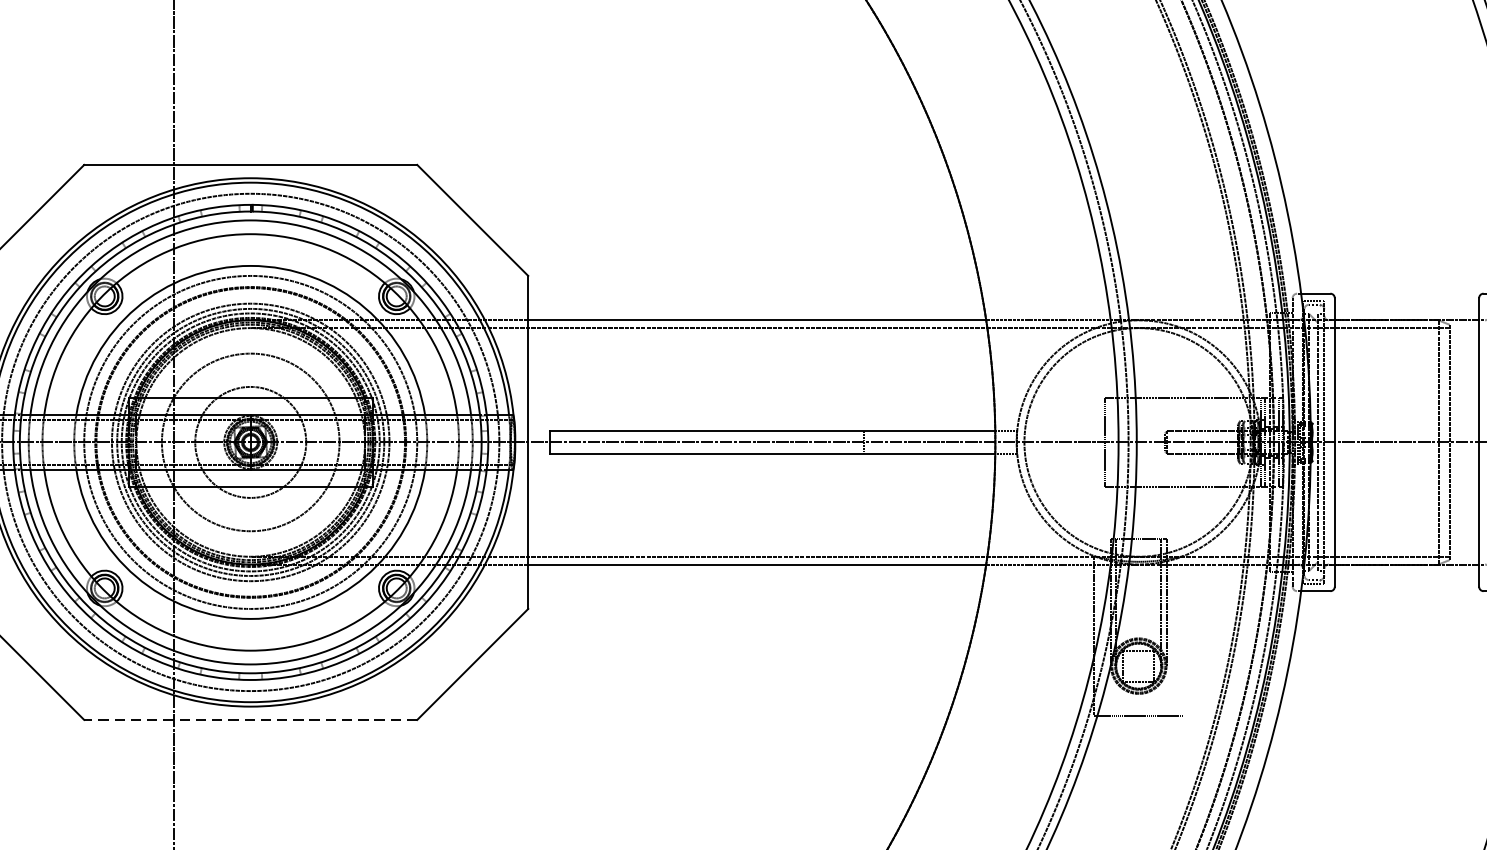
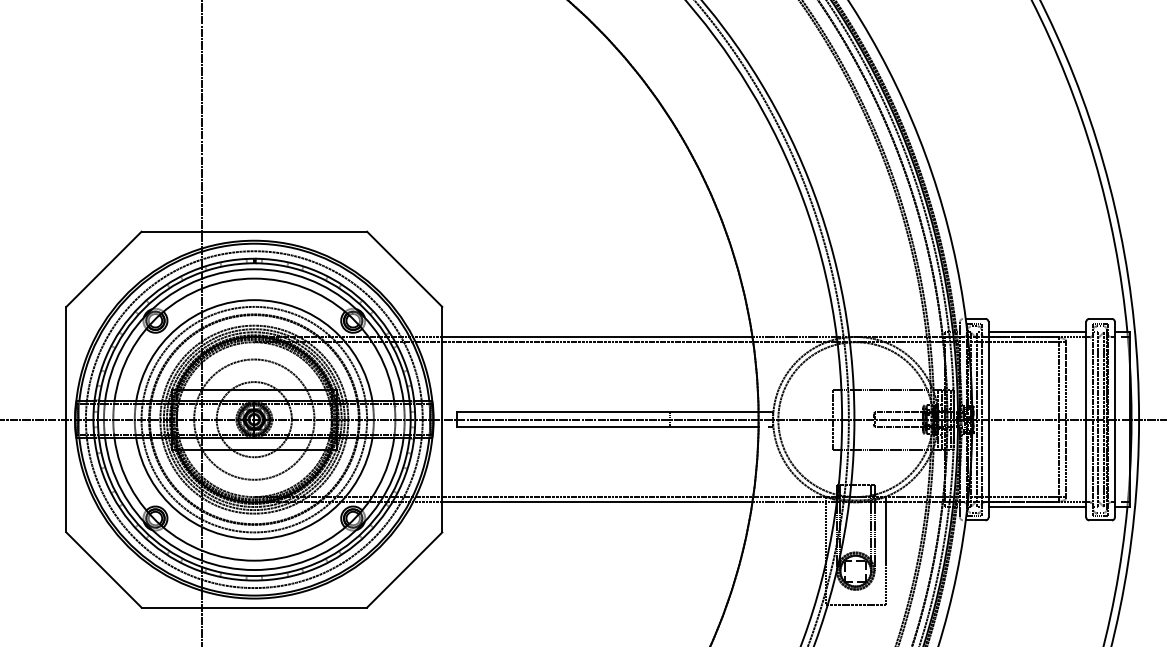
line: (1407, 313) -> (1037, 332), added
line: (1407, 572) -> (1037, 507), added
line: (1182, 635) -> (885, 550), added
line: (250, 719) -> (254, 607), dashed -> solid

